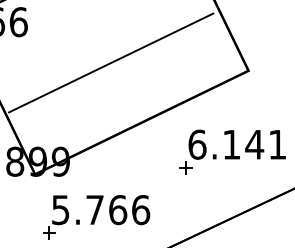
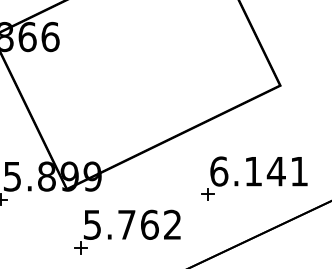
line: (110, 62) -> (142, 77), removed
part: (232, 151) -> (254, 178), moved
text: (140, 209) -> (172, 224), 5.766 -> 5.762

